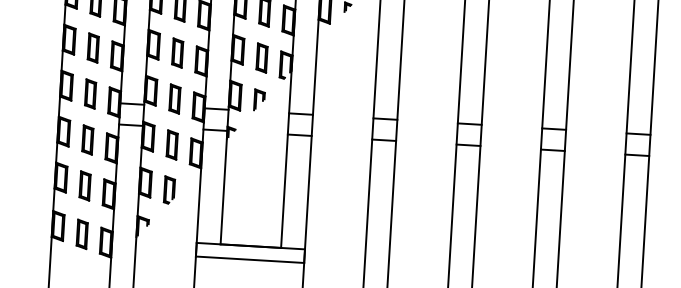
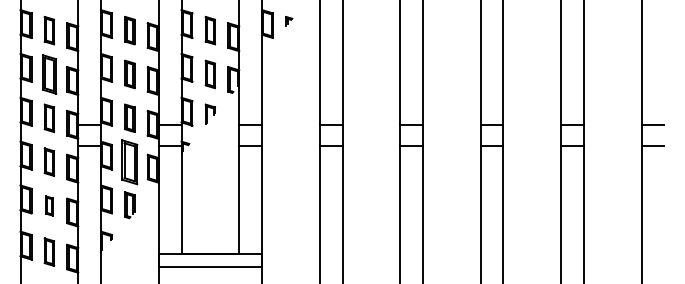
part: (92, 48) -> (48, 74), size x1.4
part: (171, 144) -> (129, 161), size x1.6
part: (85, 185) -> (49, 205), size x0.7

